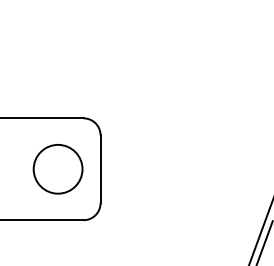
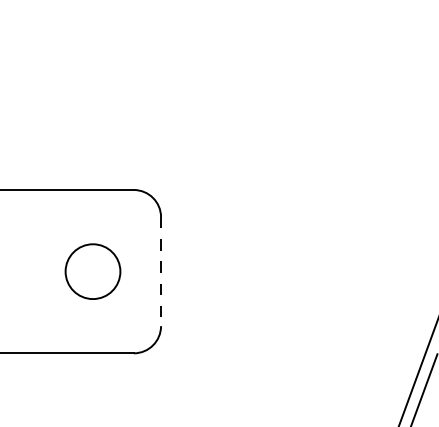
circle: (57, 168) -> (92, 270), size x0.7
line: (100, 169) -> (160, 272), solid -> dashed

